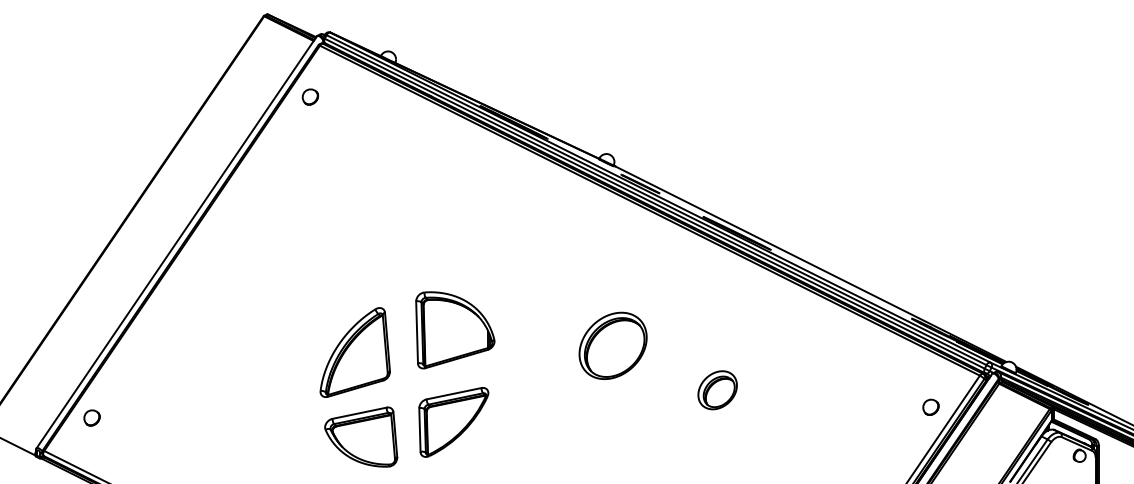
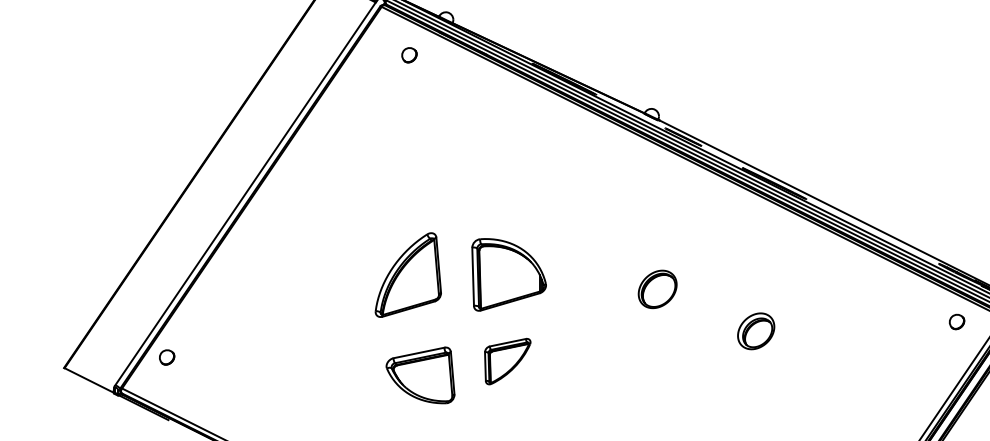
part: (310, 96) -> (409, 54), moved
part: (612, 345) -> (657, 289), size x0.6
part: (354, 352) -> (407, 275), moved
part: (930, 406) -> (956, 321), moved
part: (453, 422) -> (507, 361), size x0.7

